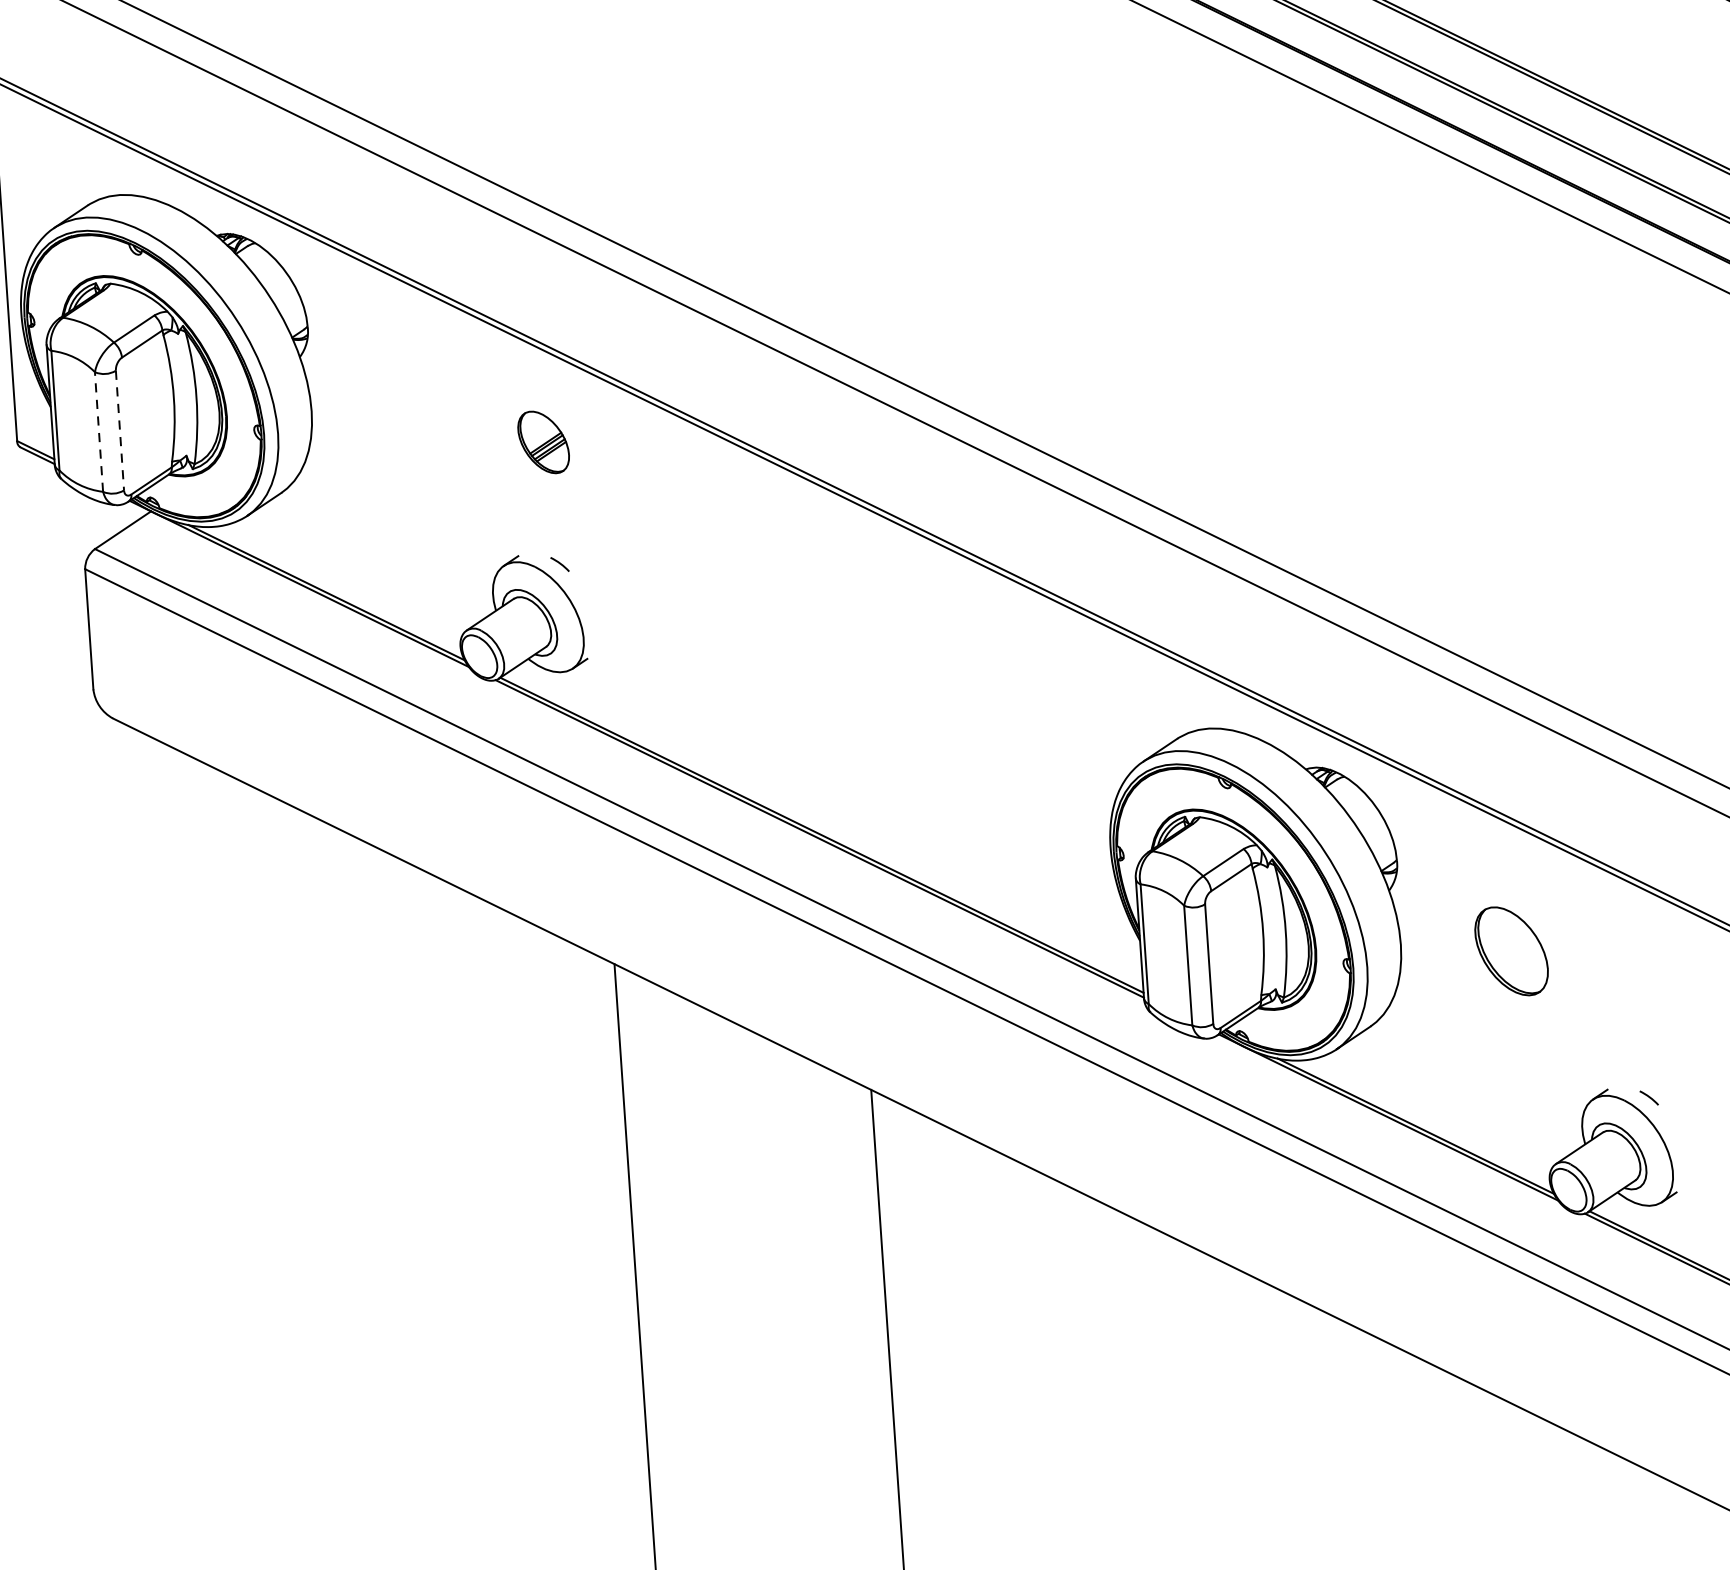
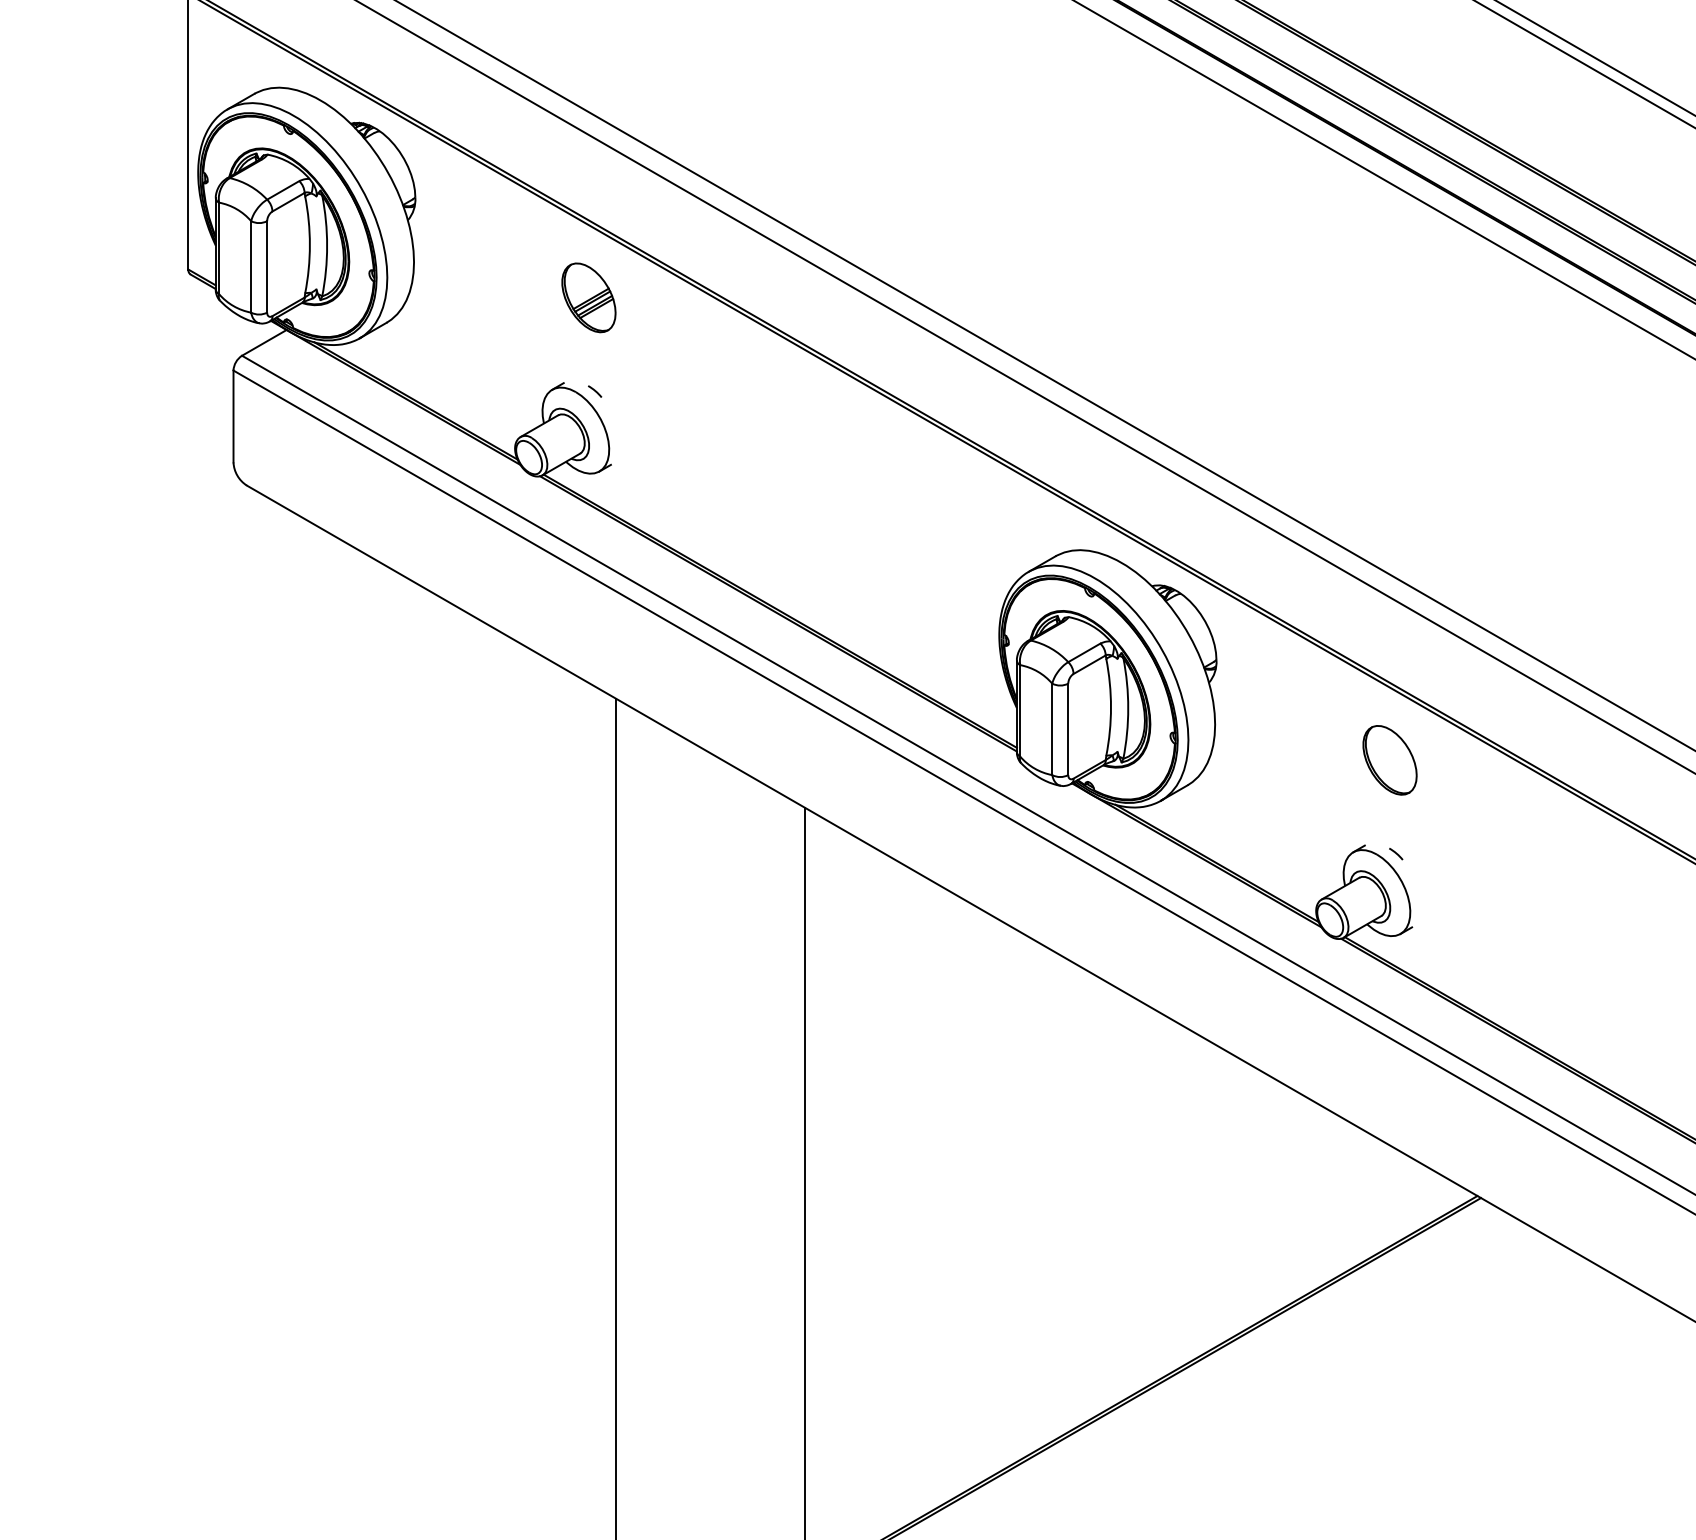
line: (120, 430) -> (267, 266), dashed -> solid
line: (99, 431) -> (251, 266), dashed -> solid
part: (543, 441) -> (588, 297), size x1.43
part: (1510, 951) -> (1389, 760), moved

